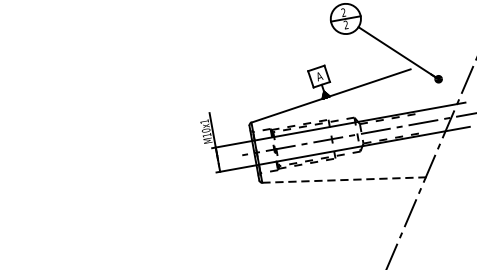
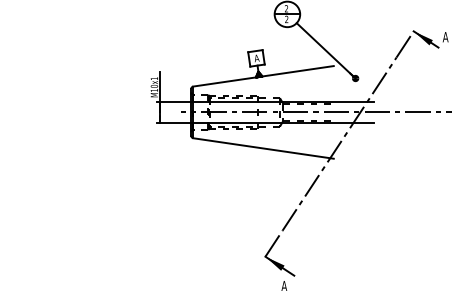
line: (346, 179) -> (263, 148), dashed -> solid

